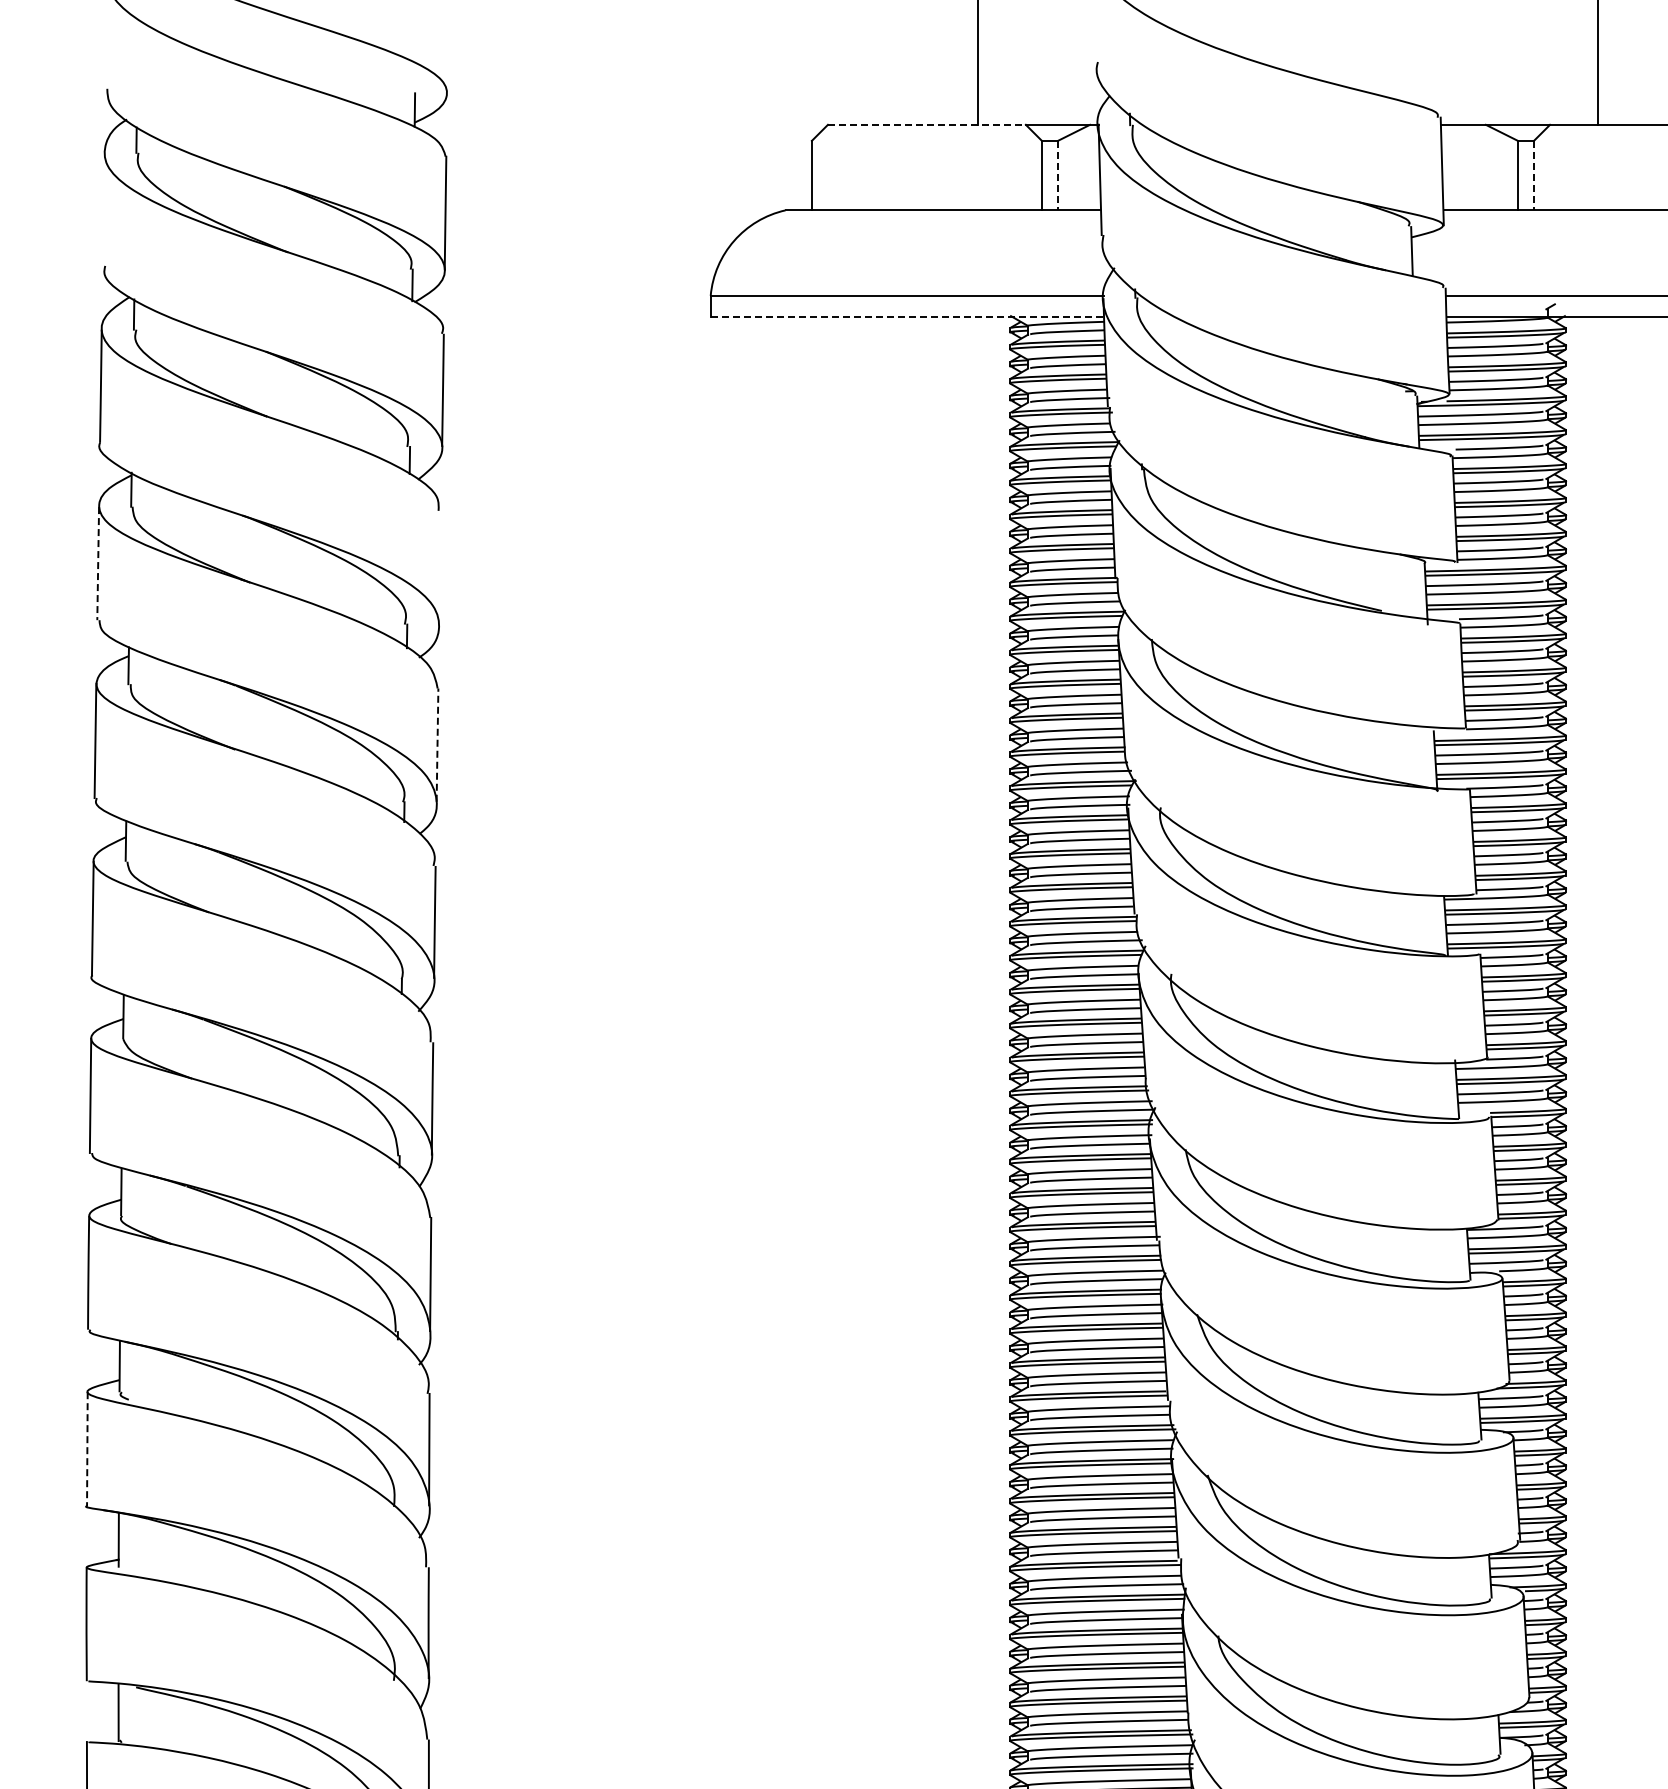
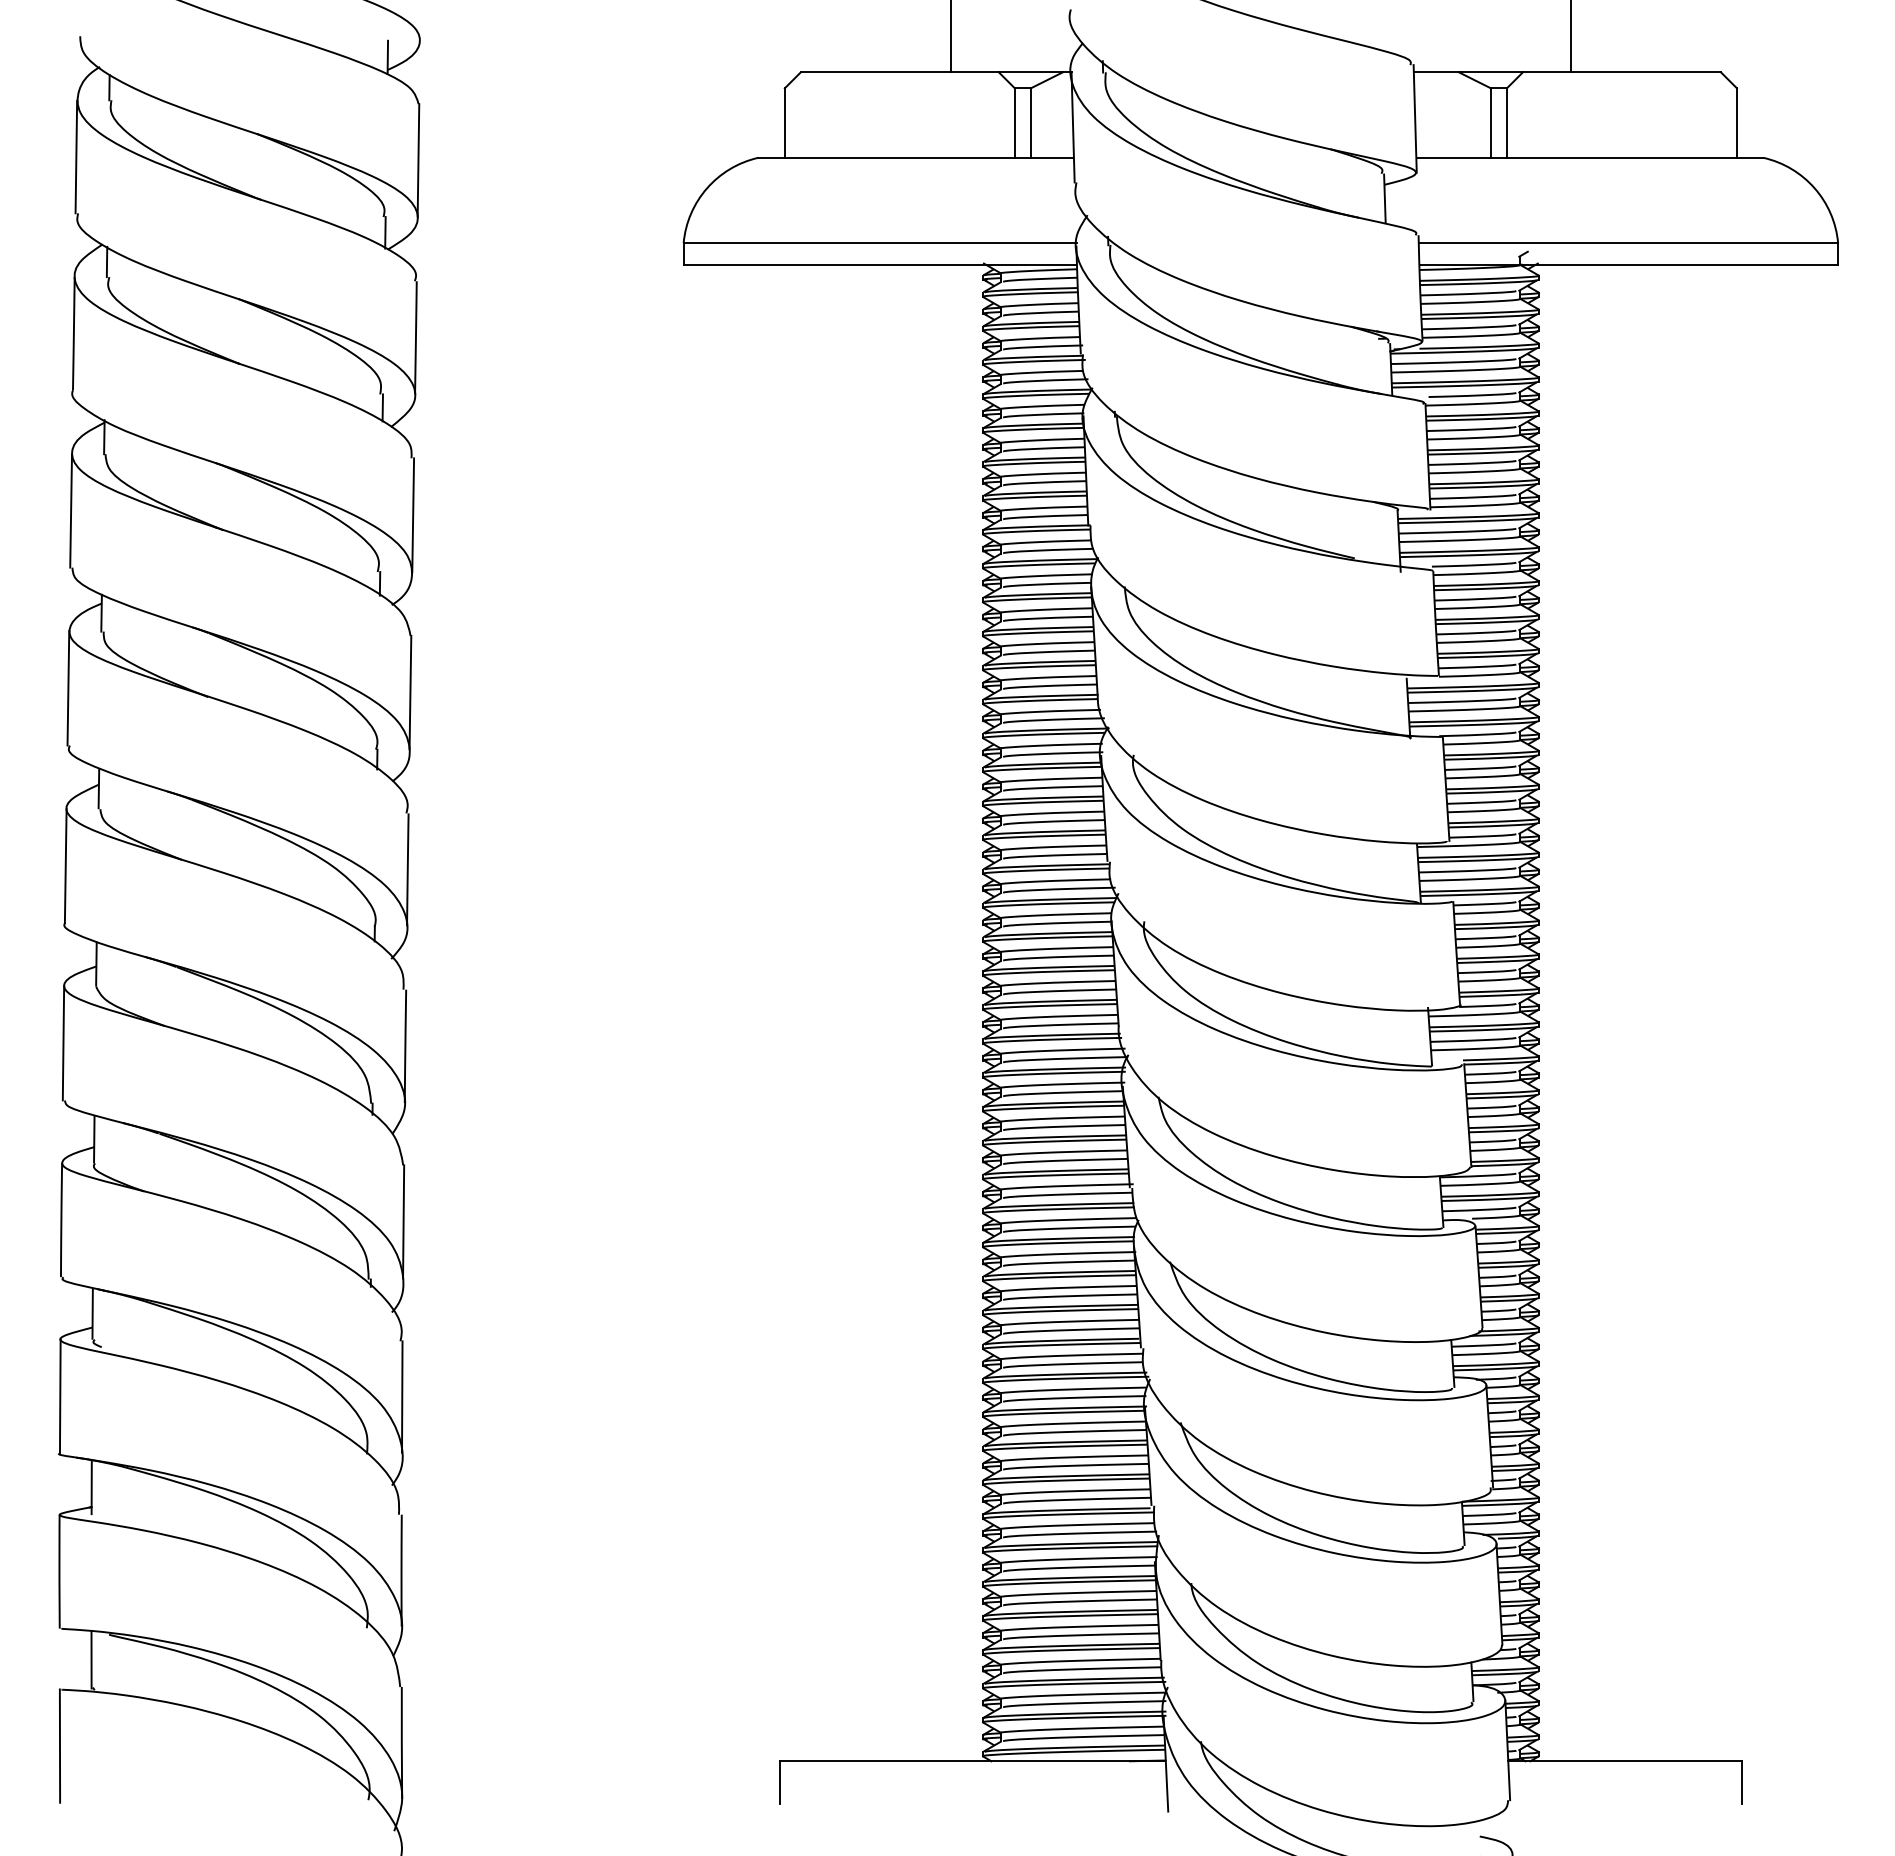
line: (926, 125) -> (899, 72), dashed -> solid
line: (1057, 176) -> (1030, 123), dashed -> solid
line: (1533, 176) -> (1506, 123), dashed -> solid
line: (103, 209) -> (76, 156), added
line: (906, 317) -> (879, 264), dashed -> solid
line: (98, 564) -> (71, 511), dashed -> solid
line: (440, 568) -> (413, 515), added
line: (437, 745) -> (410, 692), dashed -> solid
line: (87, 1449) -> (60, 1396), dashed -> solid

